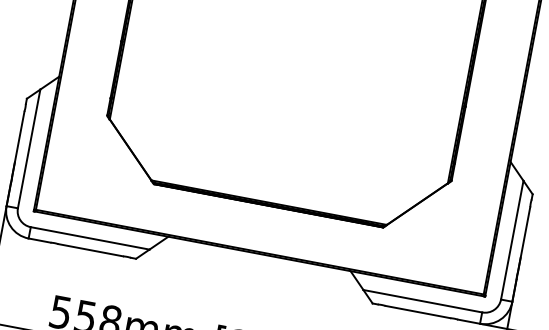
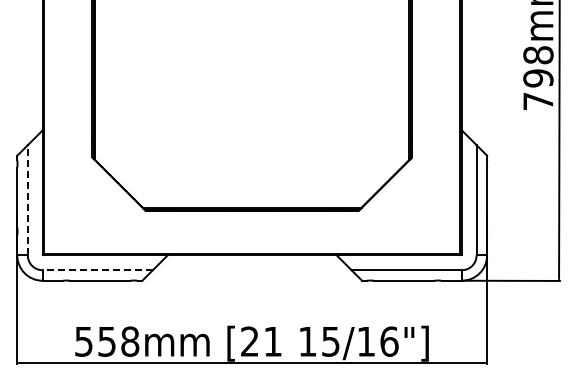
line: (28, 147) -> (27, 199), solid -> dashed
line: (89, 238) -> (97, 270), solid -> dashed

